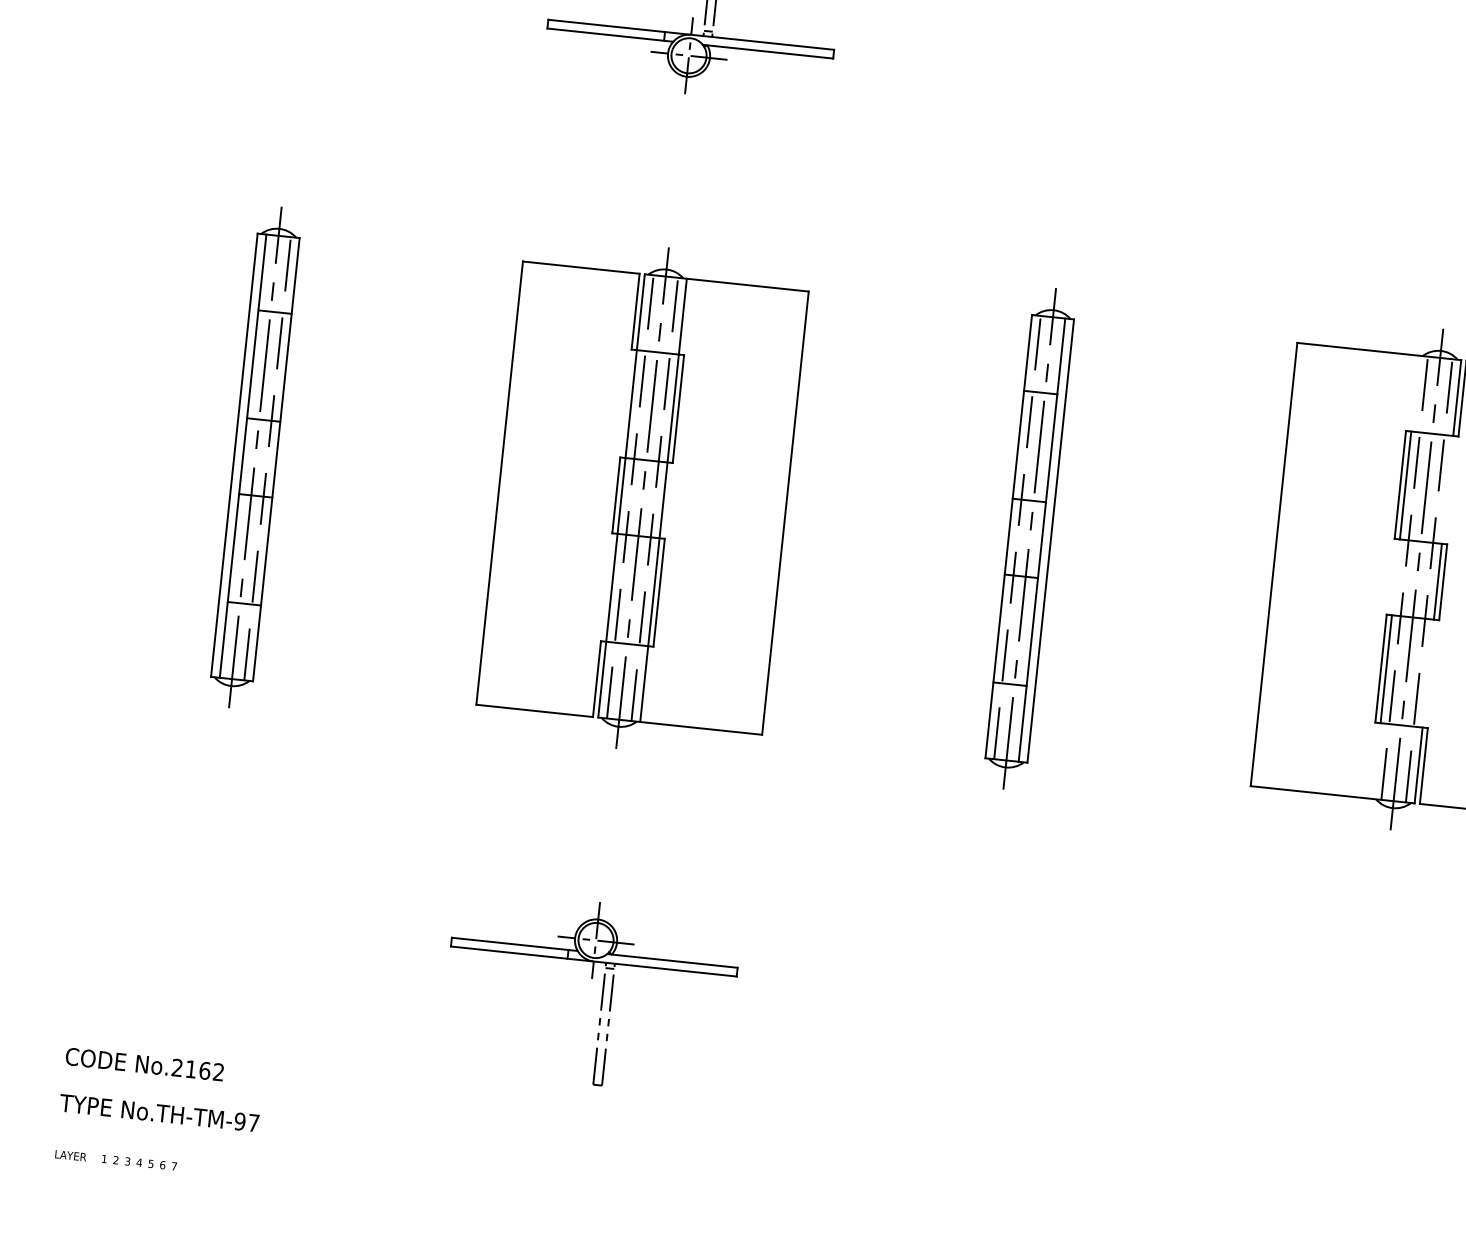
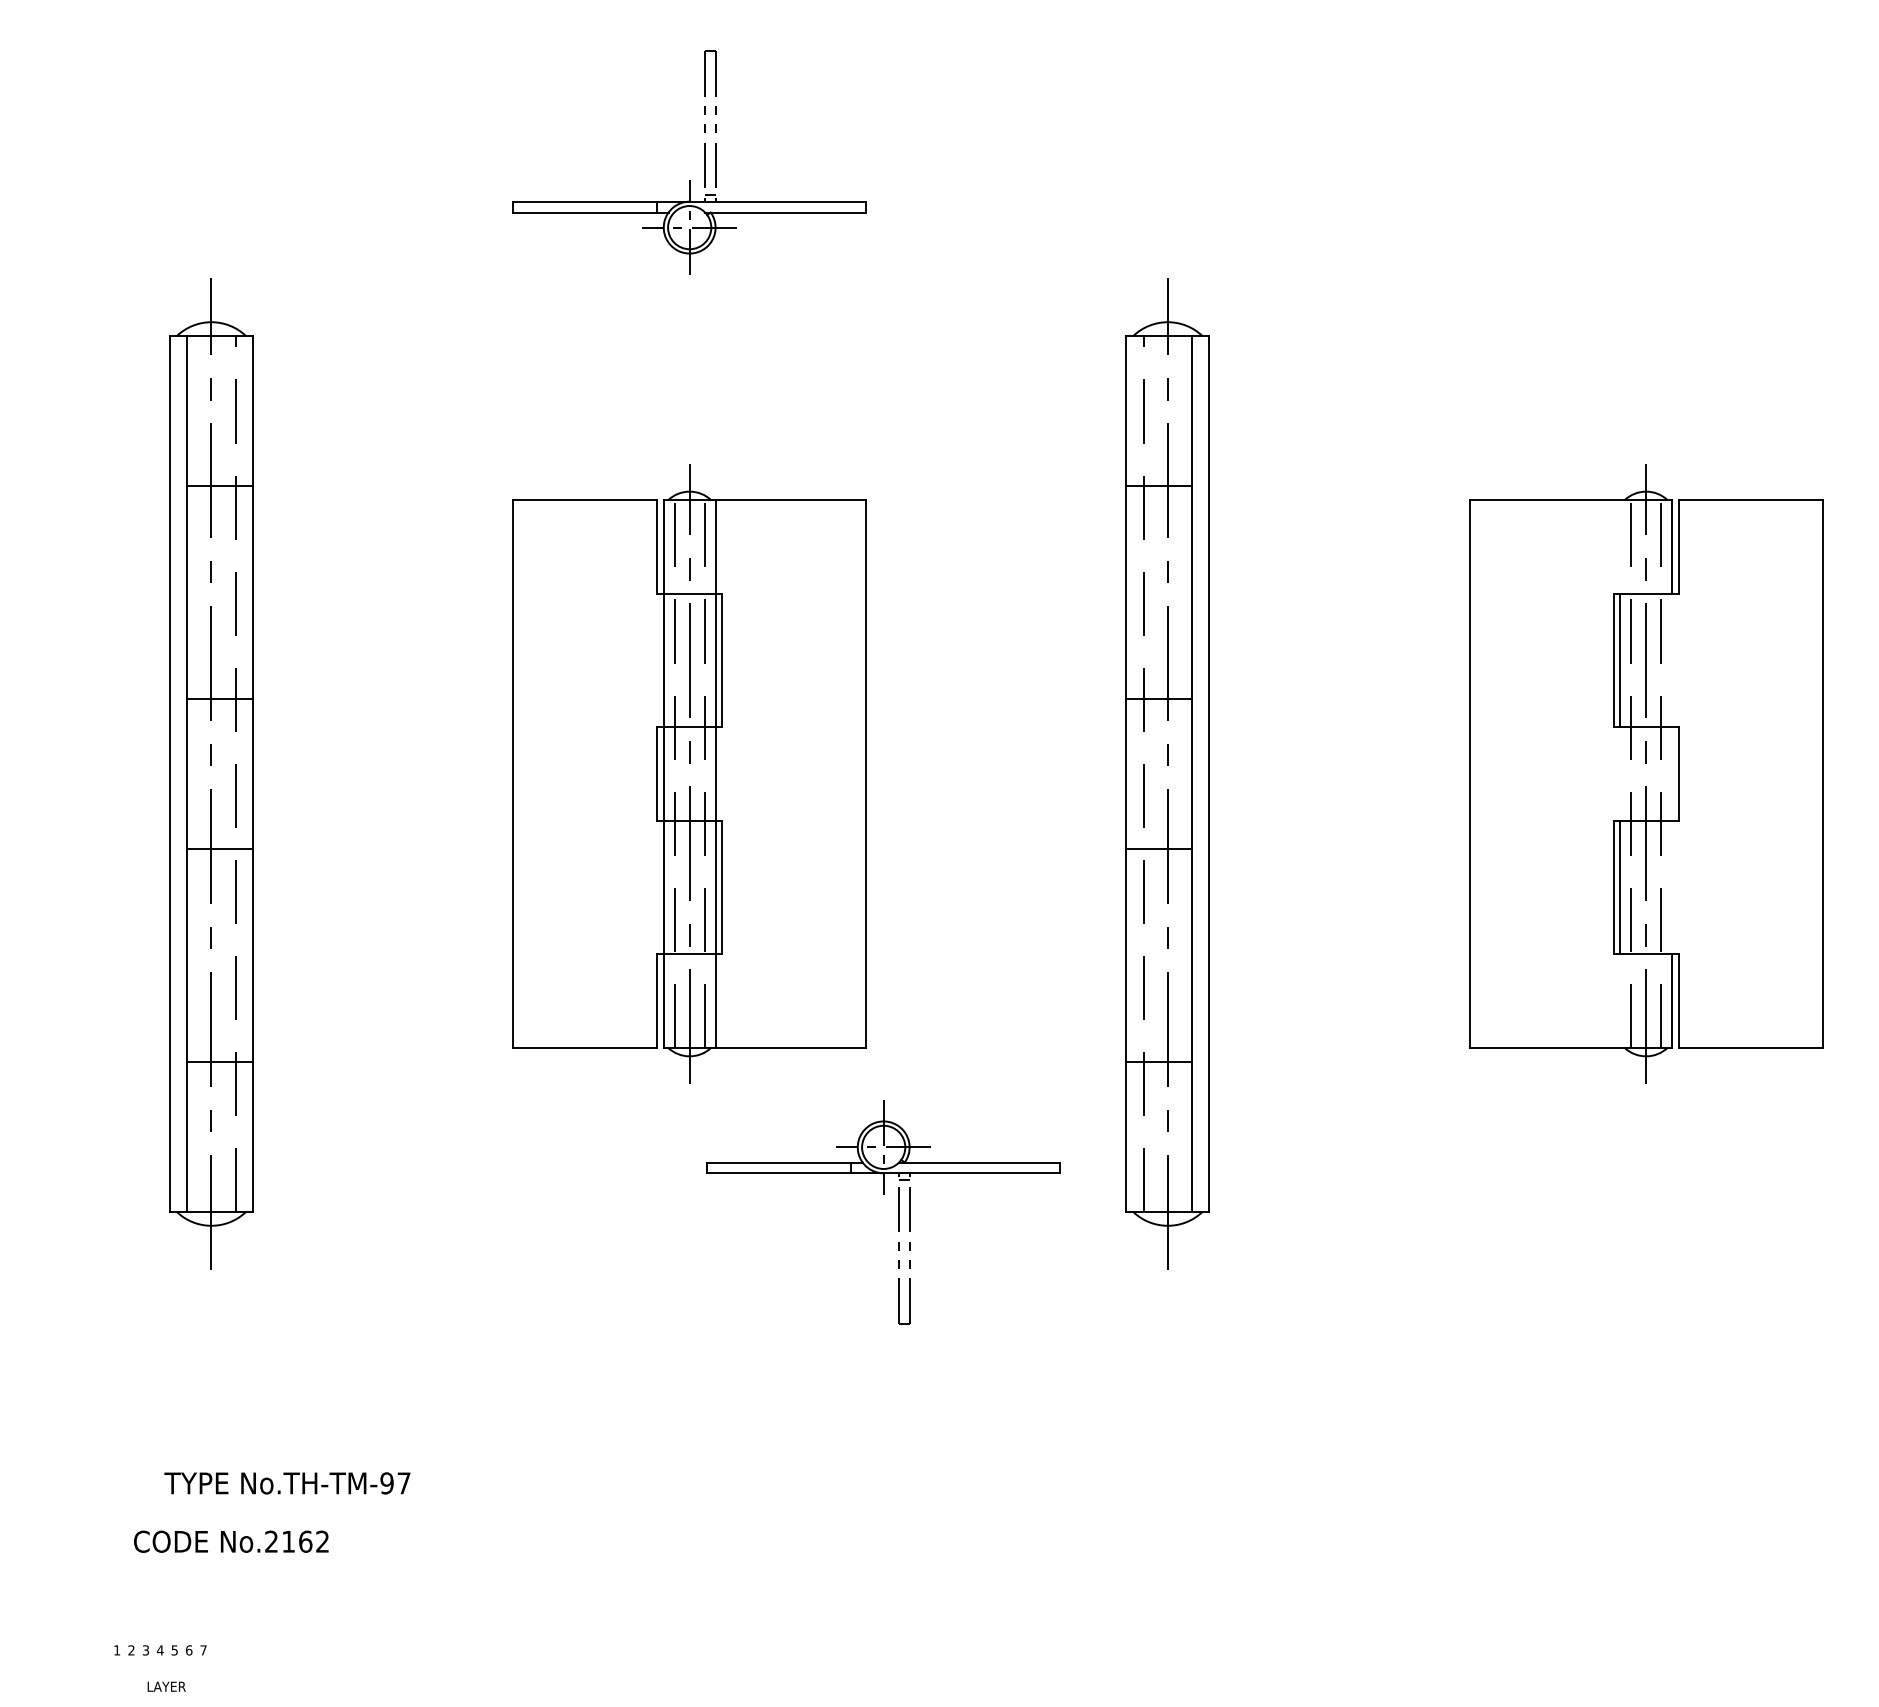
part: (255, 457) -> (211, 773), size x1.6
part: (1029, 538) -> (1167, 773), size x1.6
line: (1438, 581) -> (1672, 773), removed
part: (602, 994) -> (898, 1212), moved
text: (144, 1064) -> (231, 1541), moved
text: (159, 1113) -> (287, 1483), moved
text: (70, 1155) -> (166, 1686), moved

